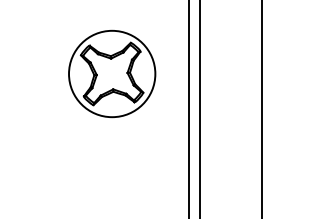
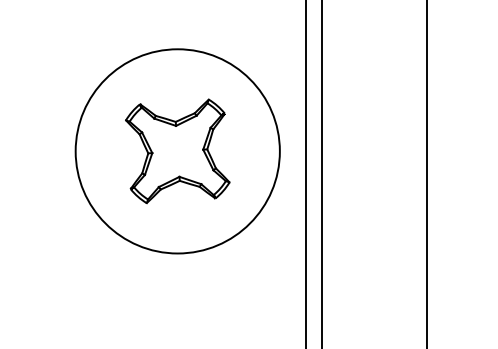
circle: (111, 73) -> (176, 150), size x1.43

